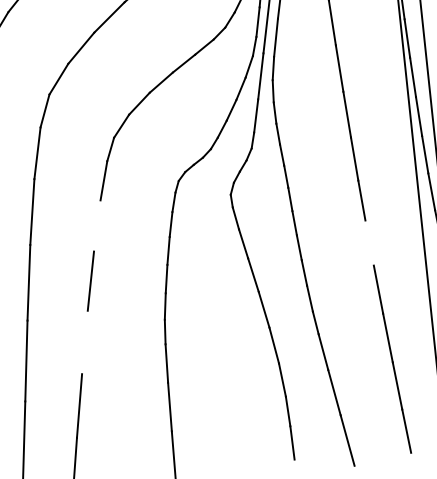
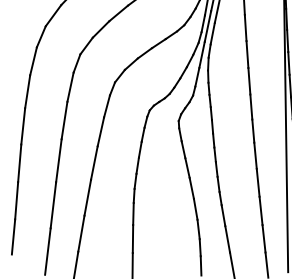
line: (96, 225) -> (100, 131), added
line: (369, 242) -> (255, 155), added
line: (84, 342) -> (87, 197), added

